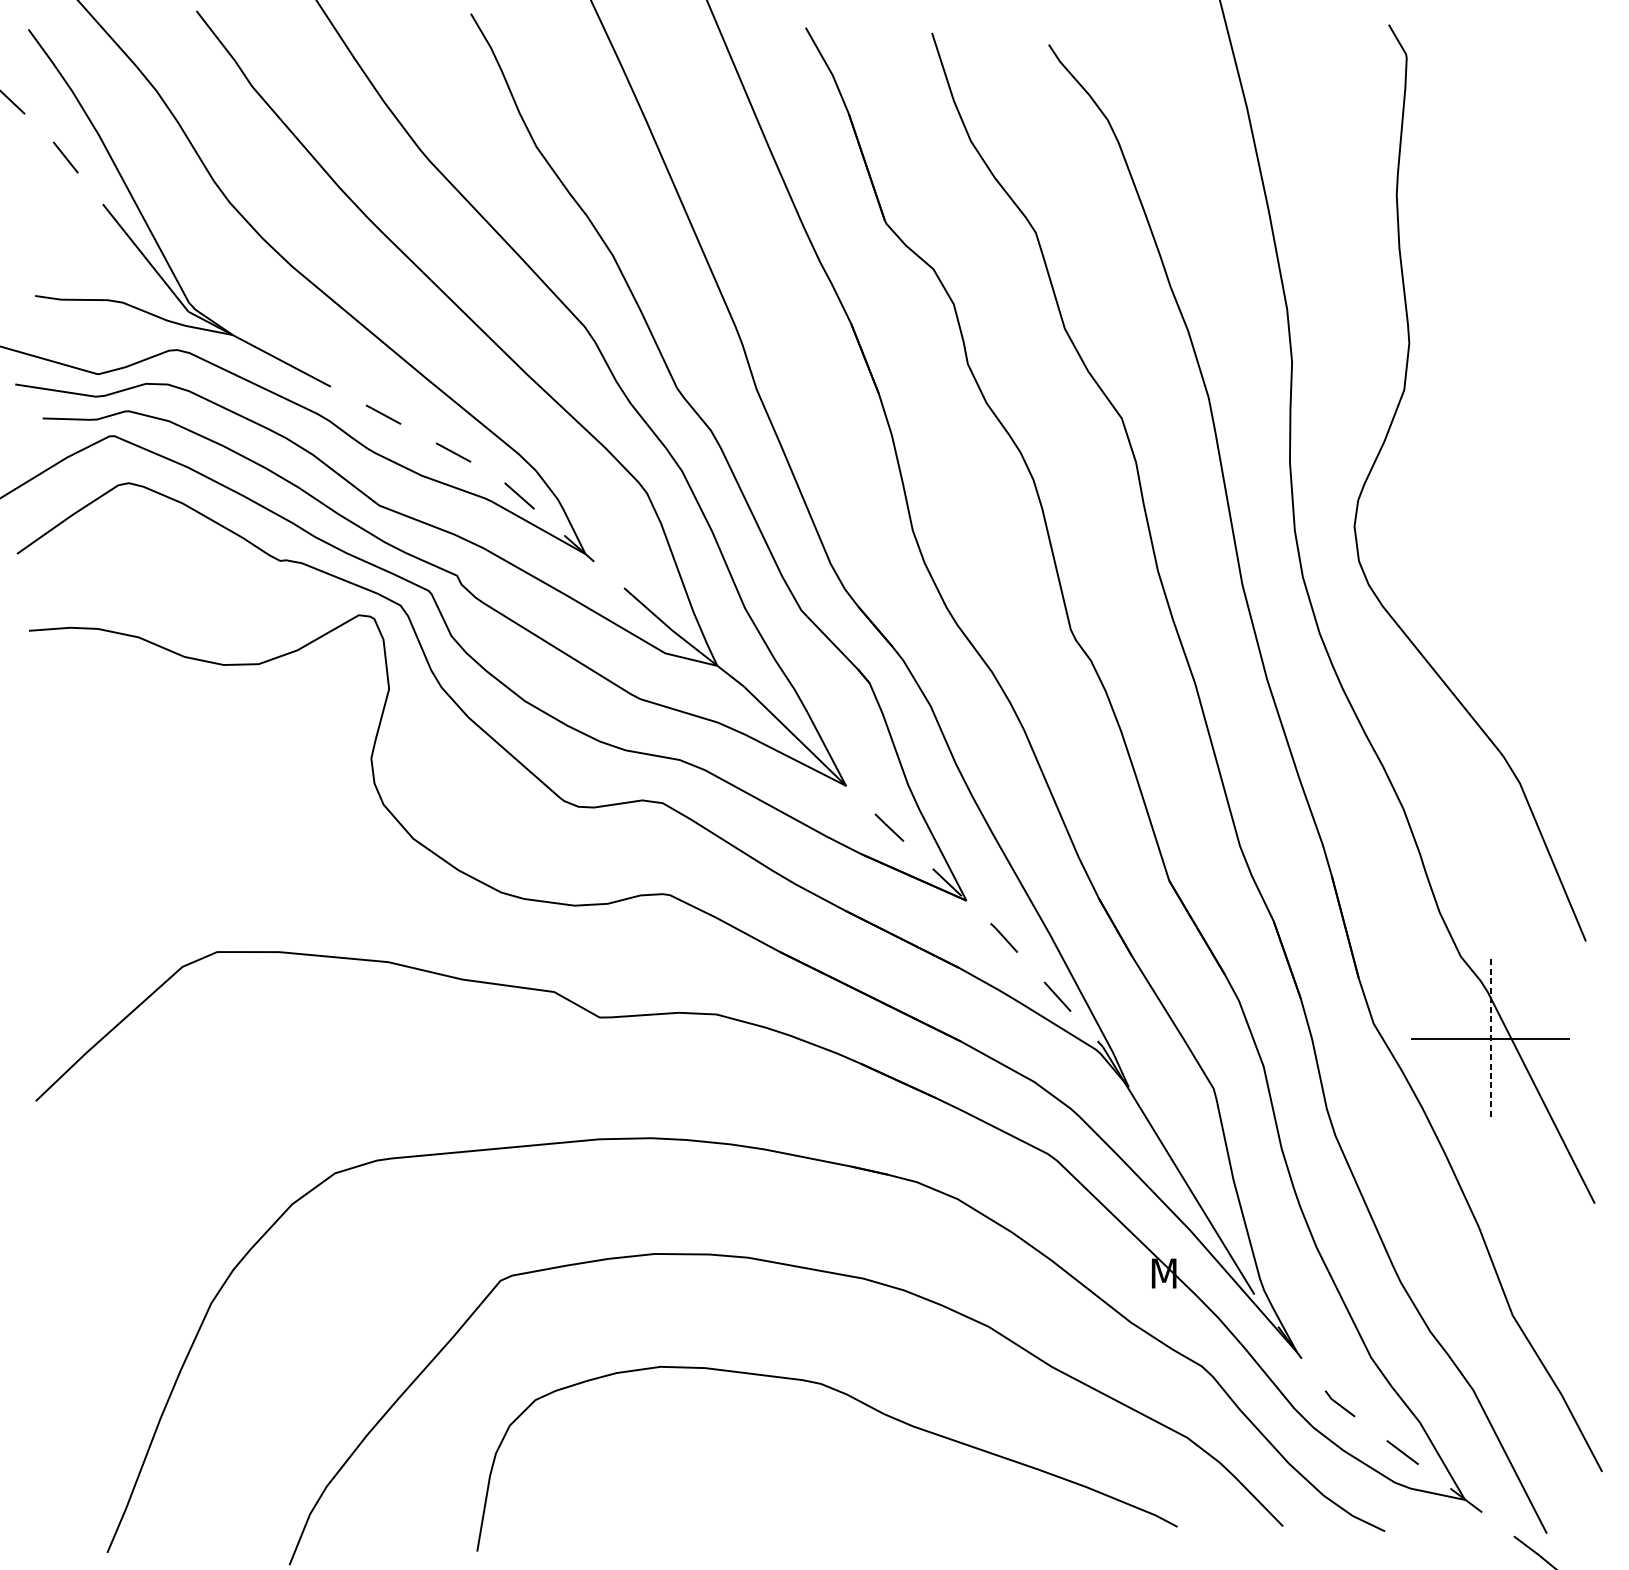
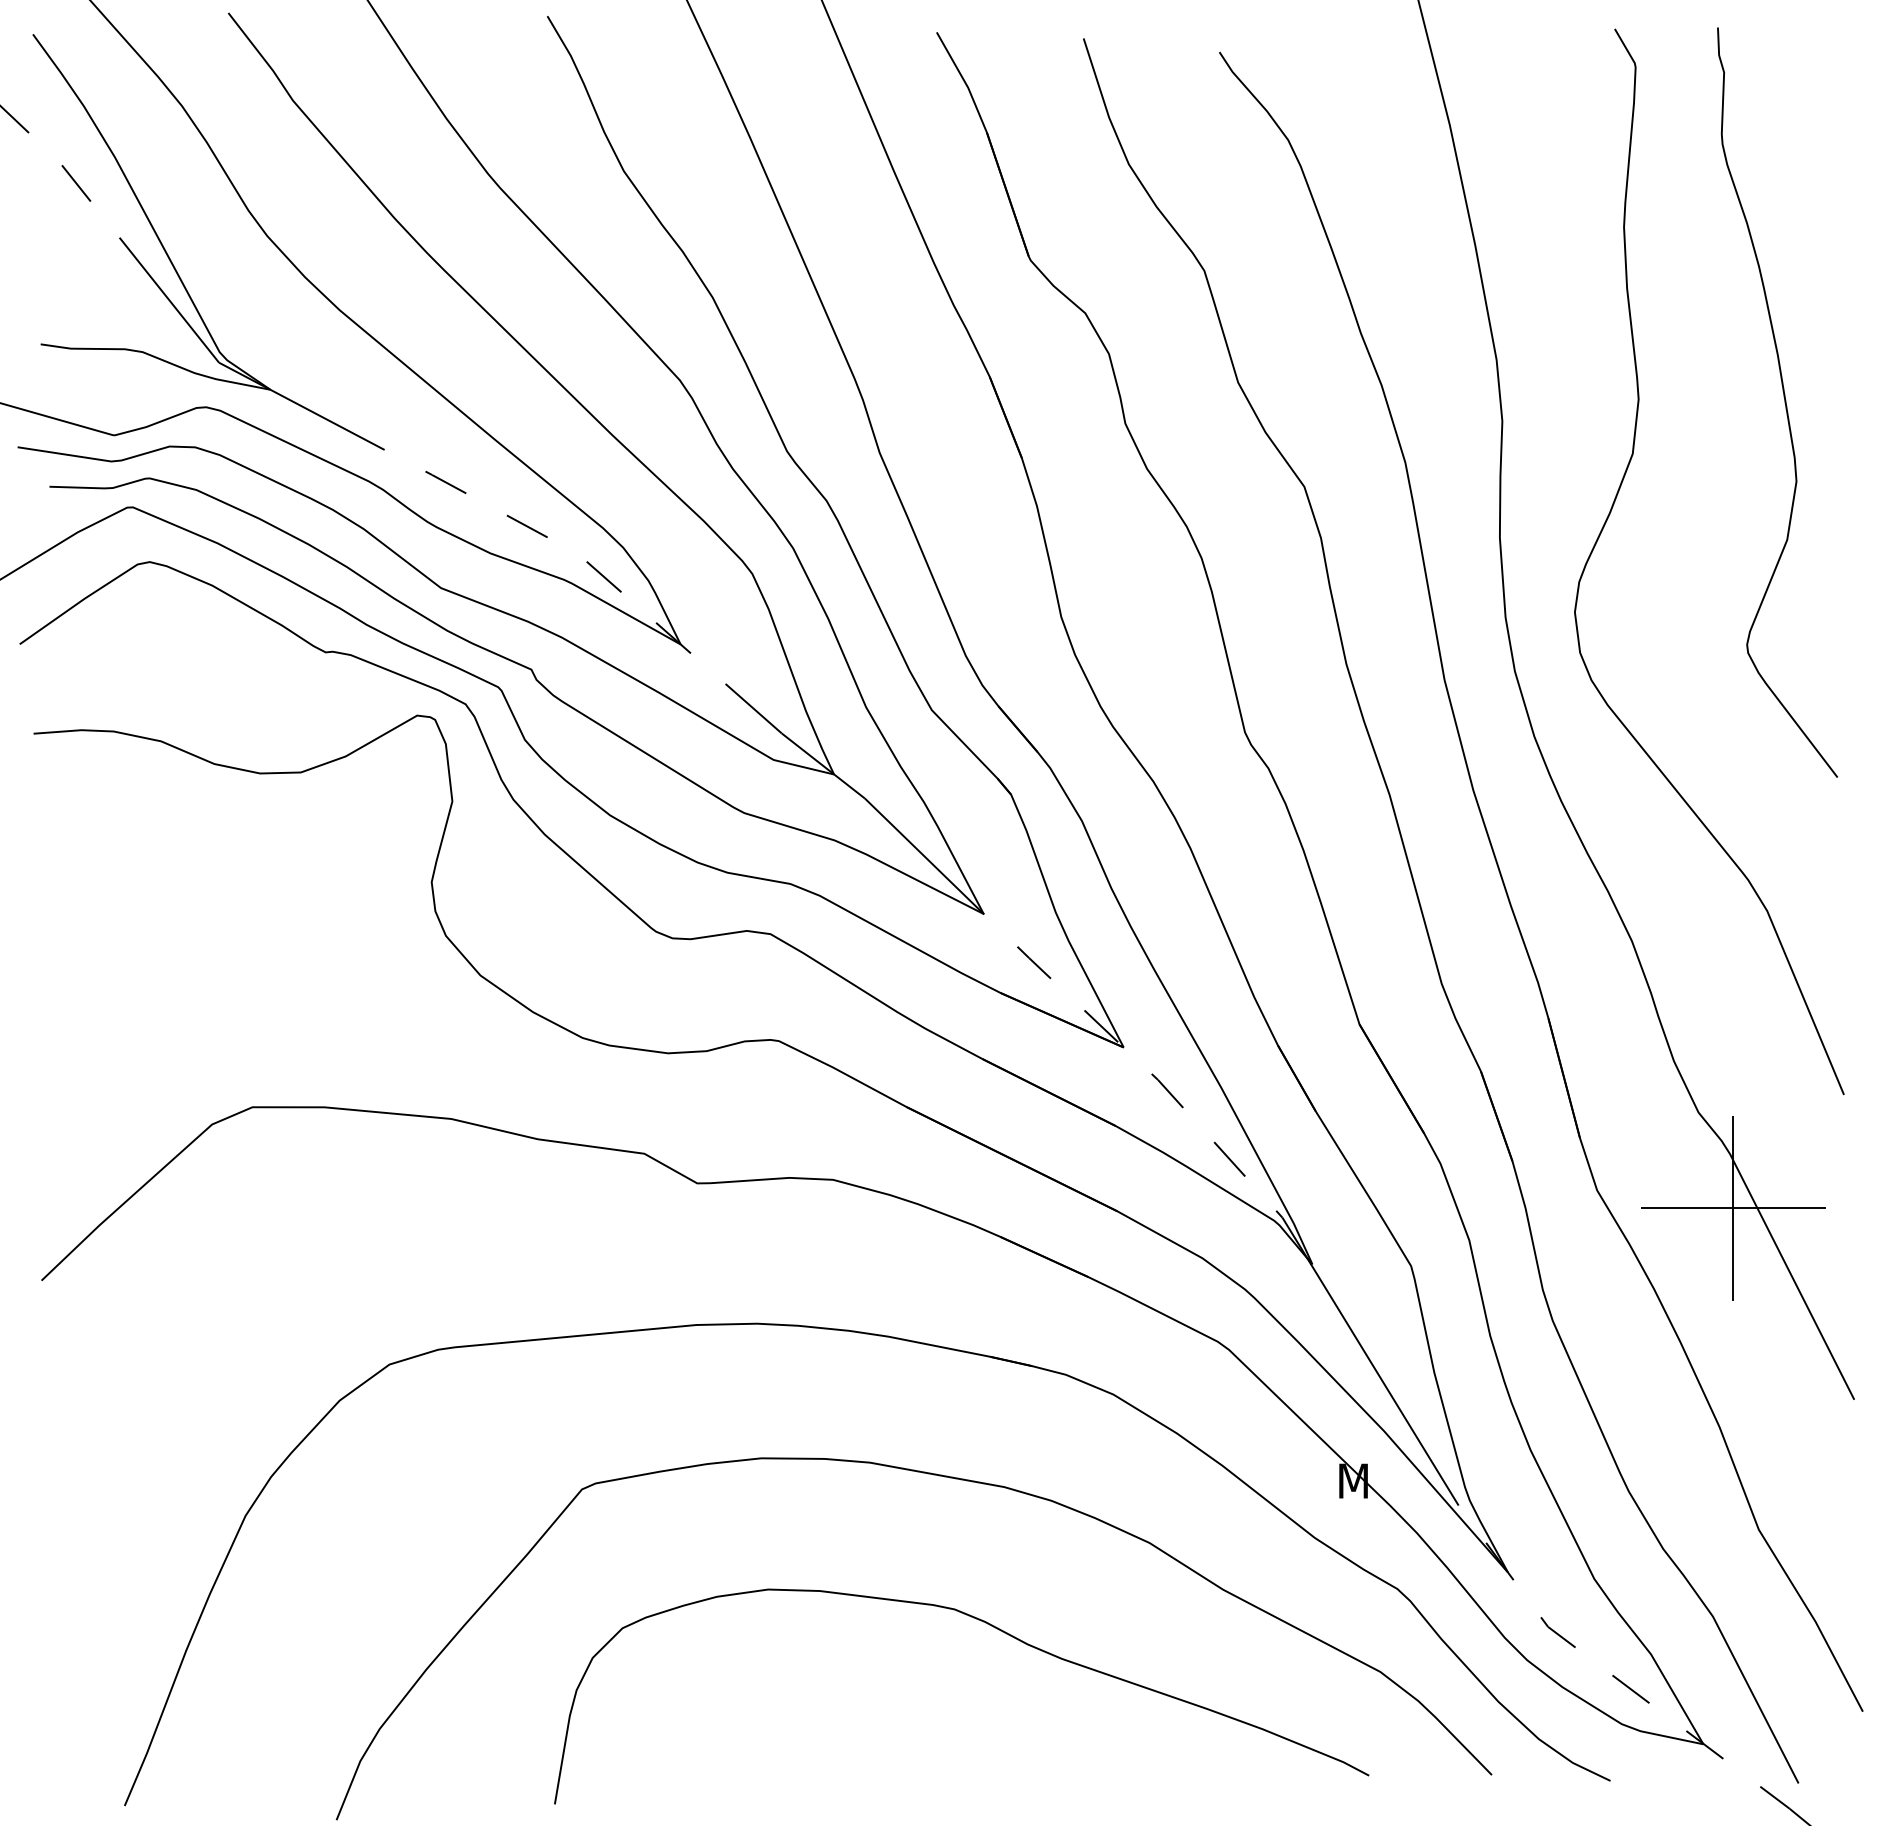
curve: (1534, 345) -> (1784, 402), added
line: (1490, 1039) -> (1733, 1208), dashed -> solid

